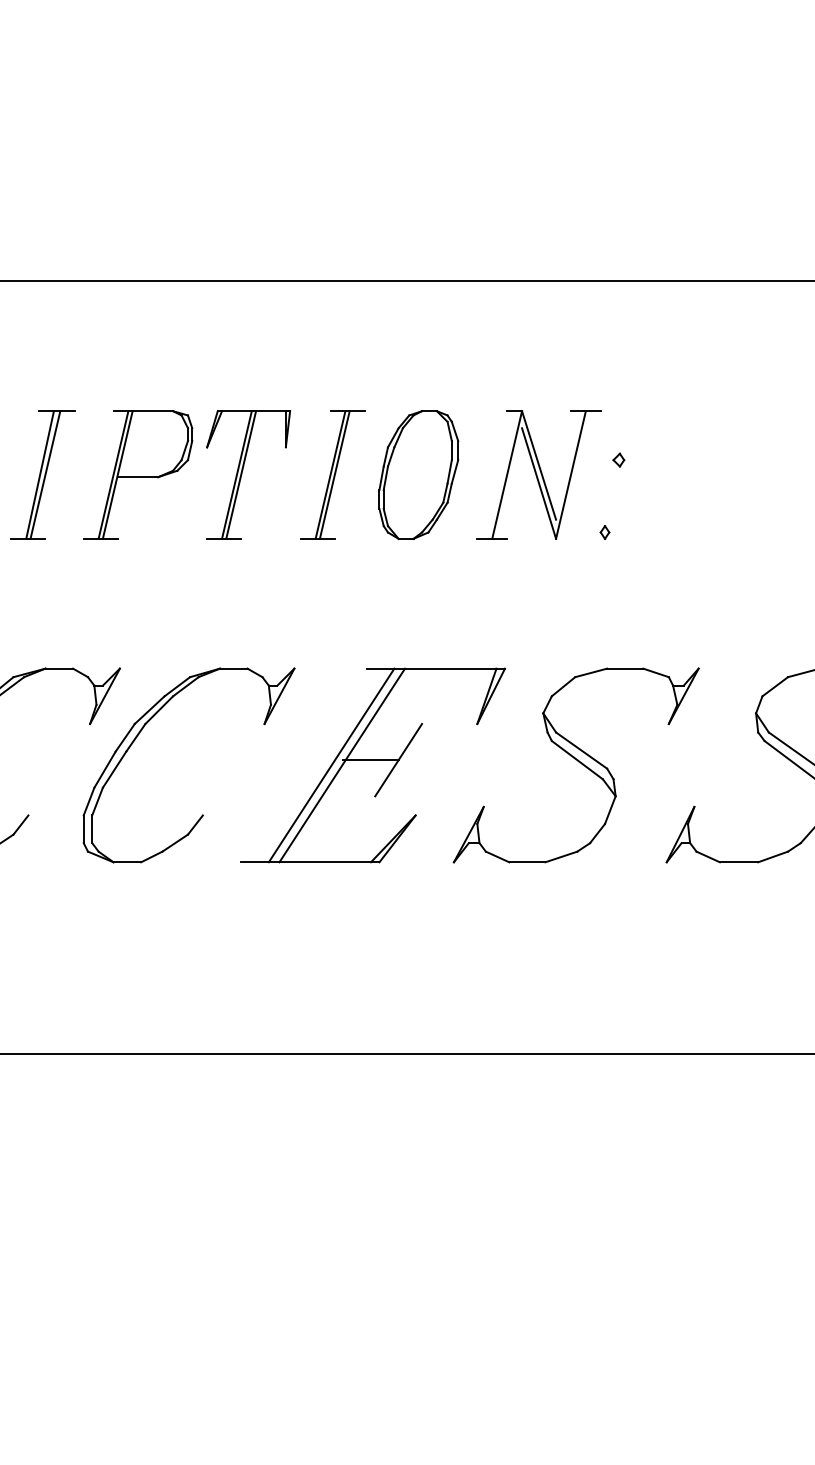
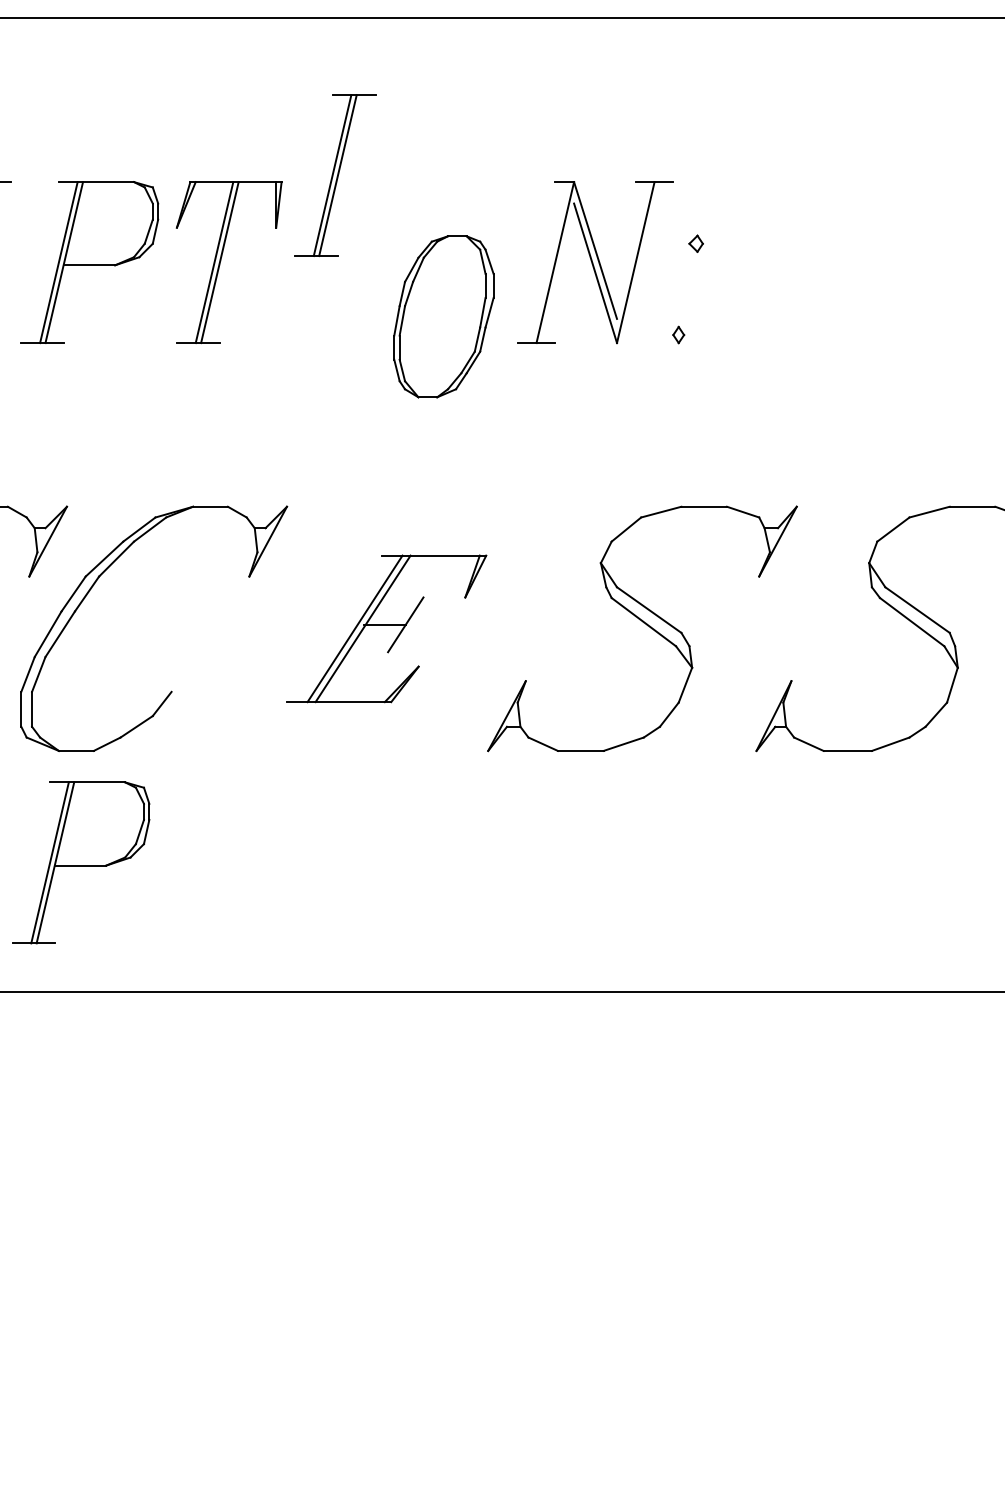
part: (332, 474) -> (335, 174), moved
part: (418, 474) -> (443, 316), moved
part: (373, 765) -> (386, 628), size x0.6
part: (131, 950) -> (81, 862), added

